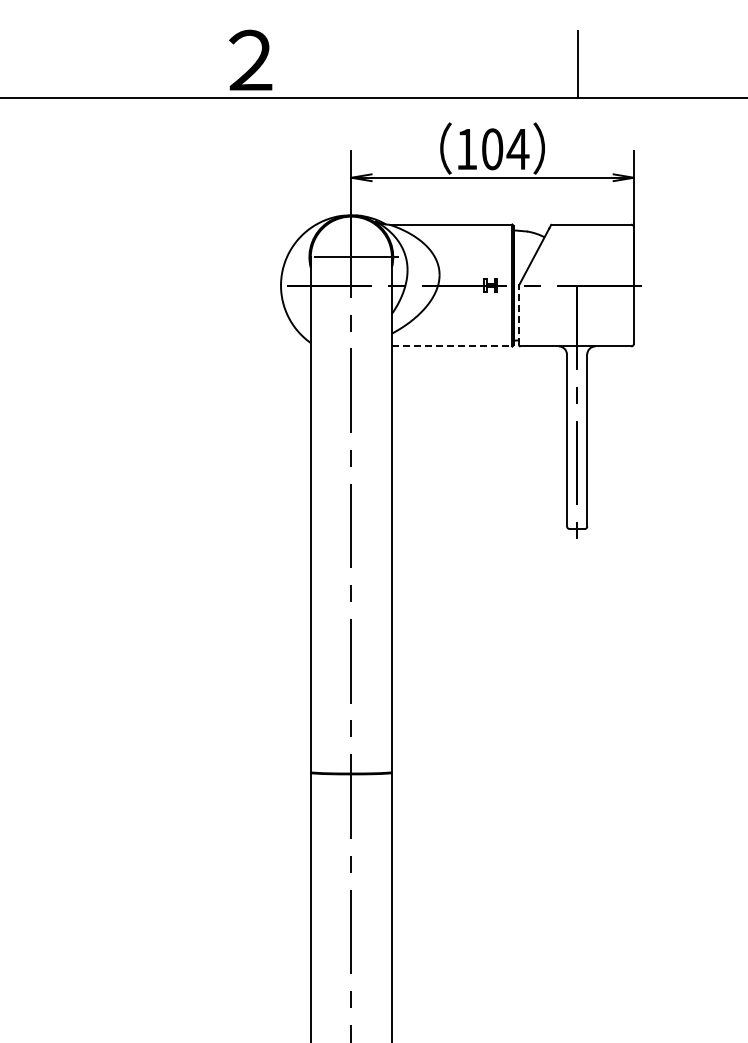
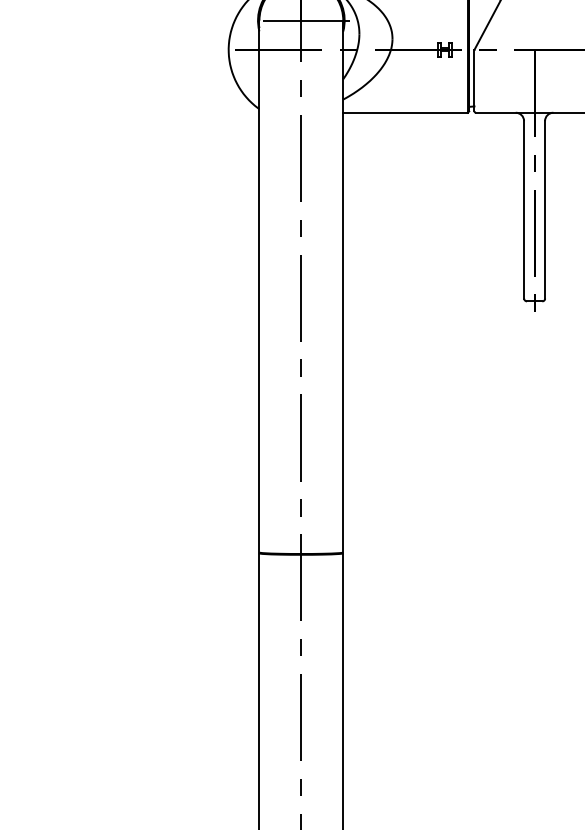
line: (518, 315) -> (474, 80), dashed -> solid
line: (452, 346) -> (405, 112), dashed -> solid

